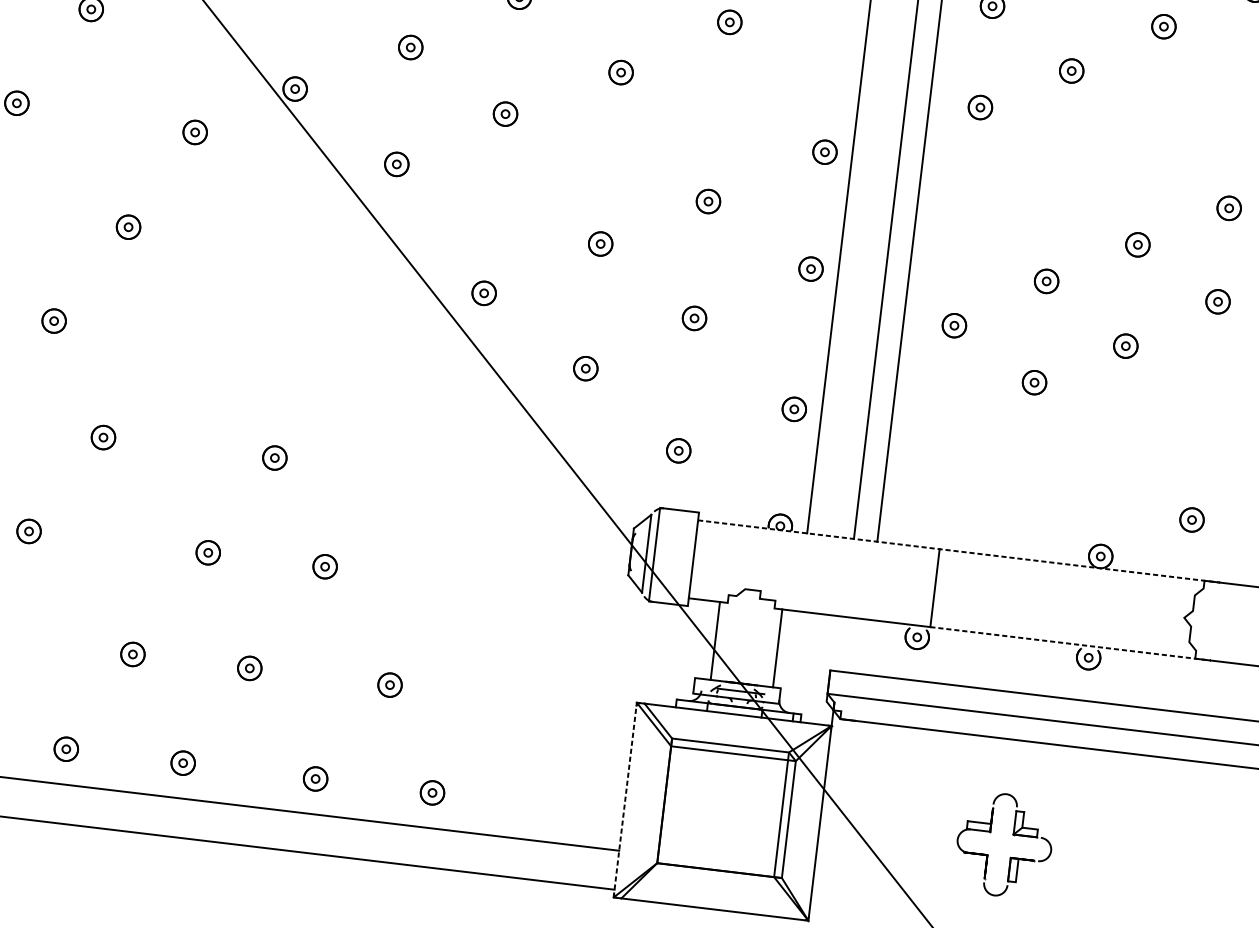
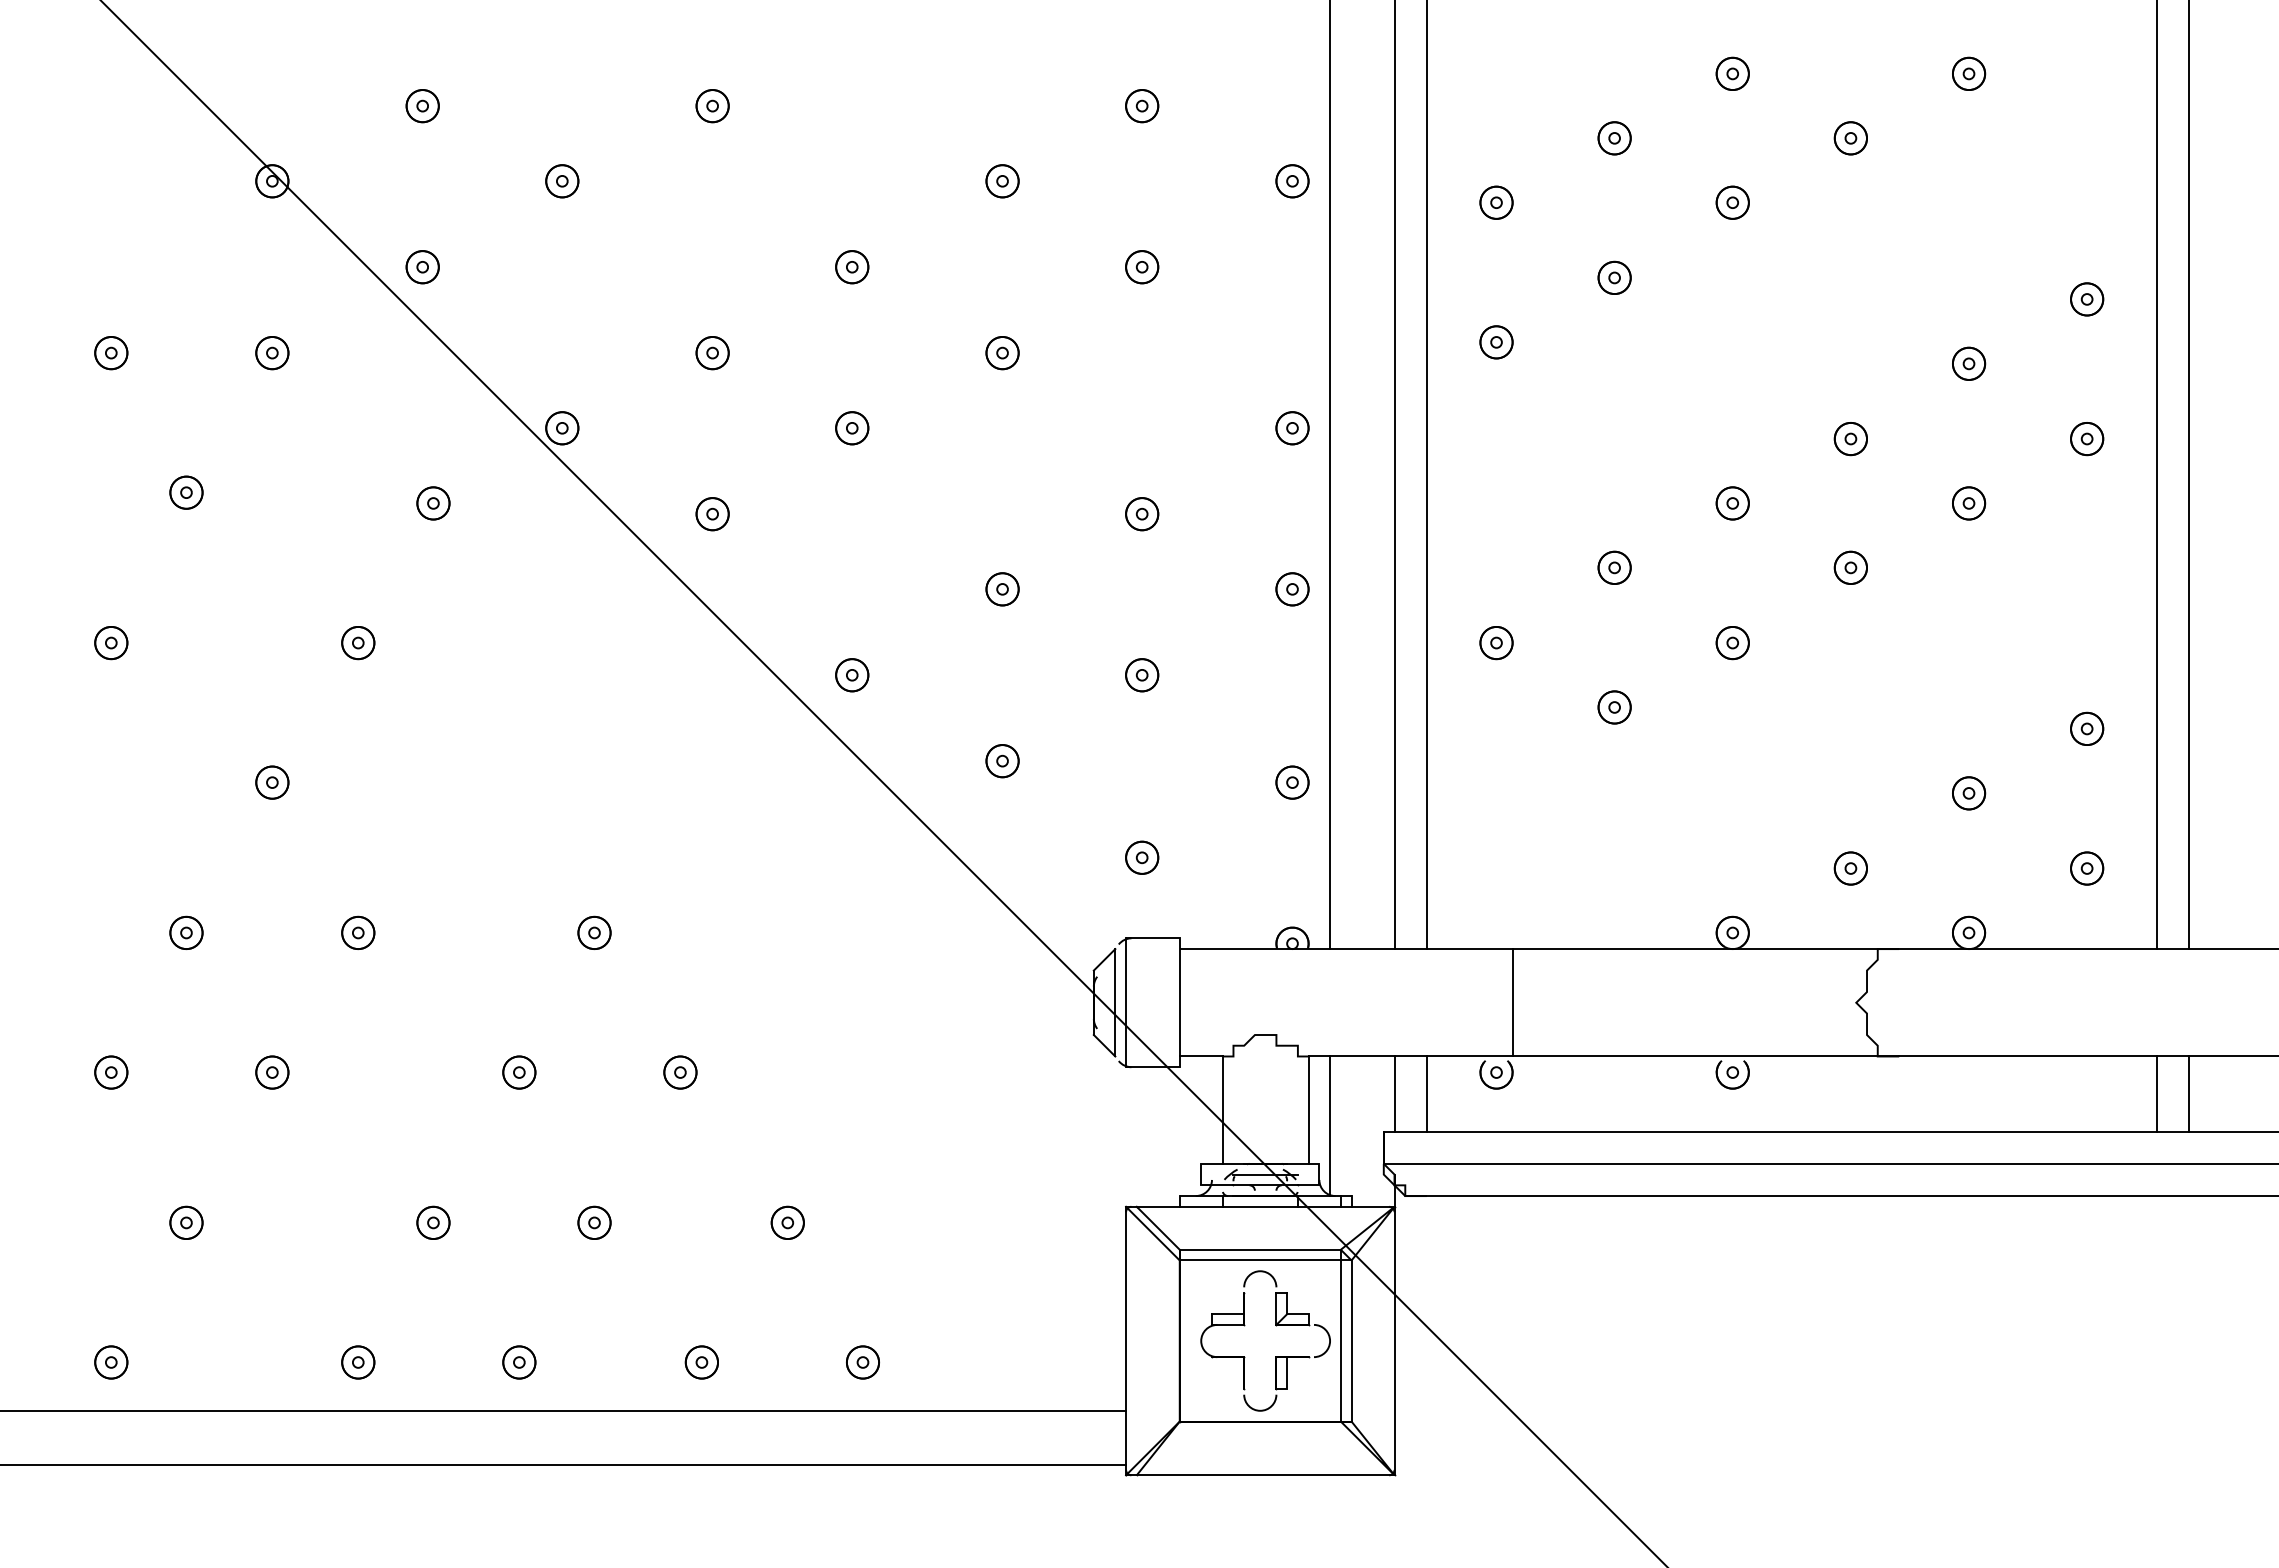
line: (959, 551) -> (1539, 949), dashed -> solid
line: (841, 643) -> (1394, 1093), added
line: (1071, 643) -> (1706, 1056), dashed -> solid
line: (864, 646) -> (1426, 1093), added
line: (792, 662) -> (1330, 1126), added
line: (625, 799) -> (1126, 1340), dashed -> solid
part: (1013, 835) -> (1276, 1326), moved

